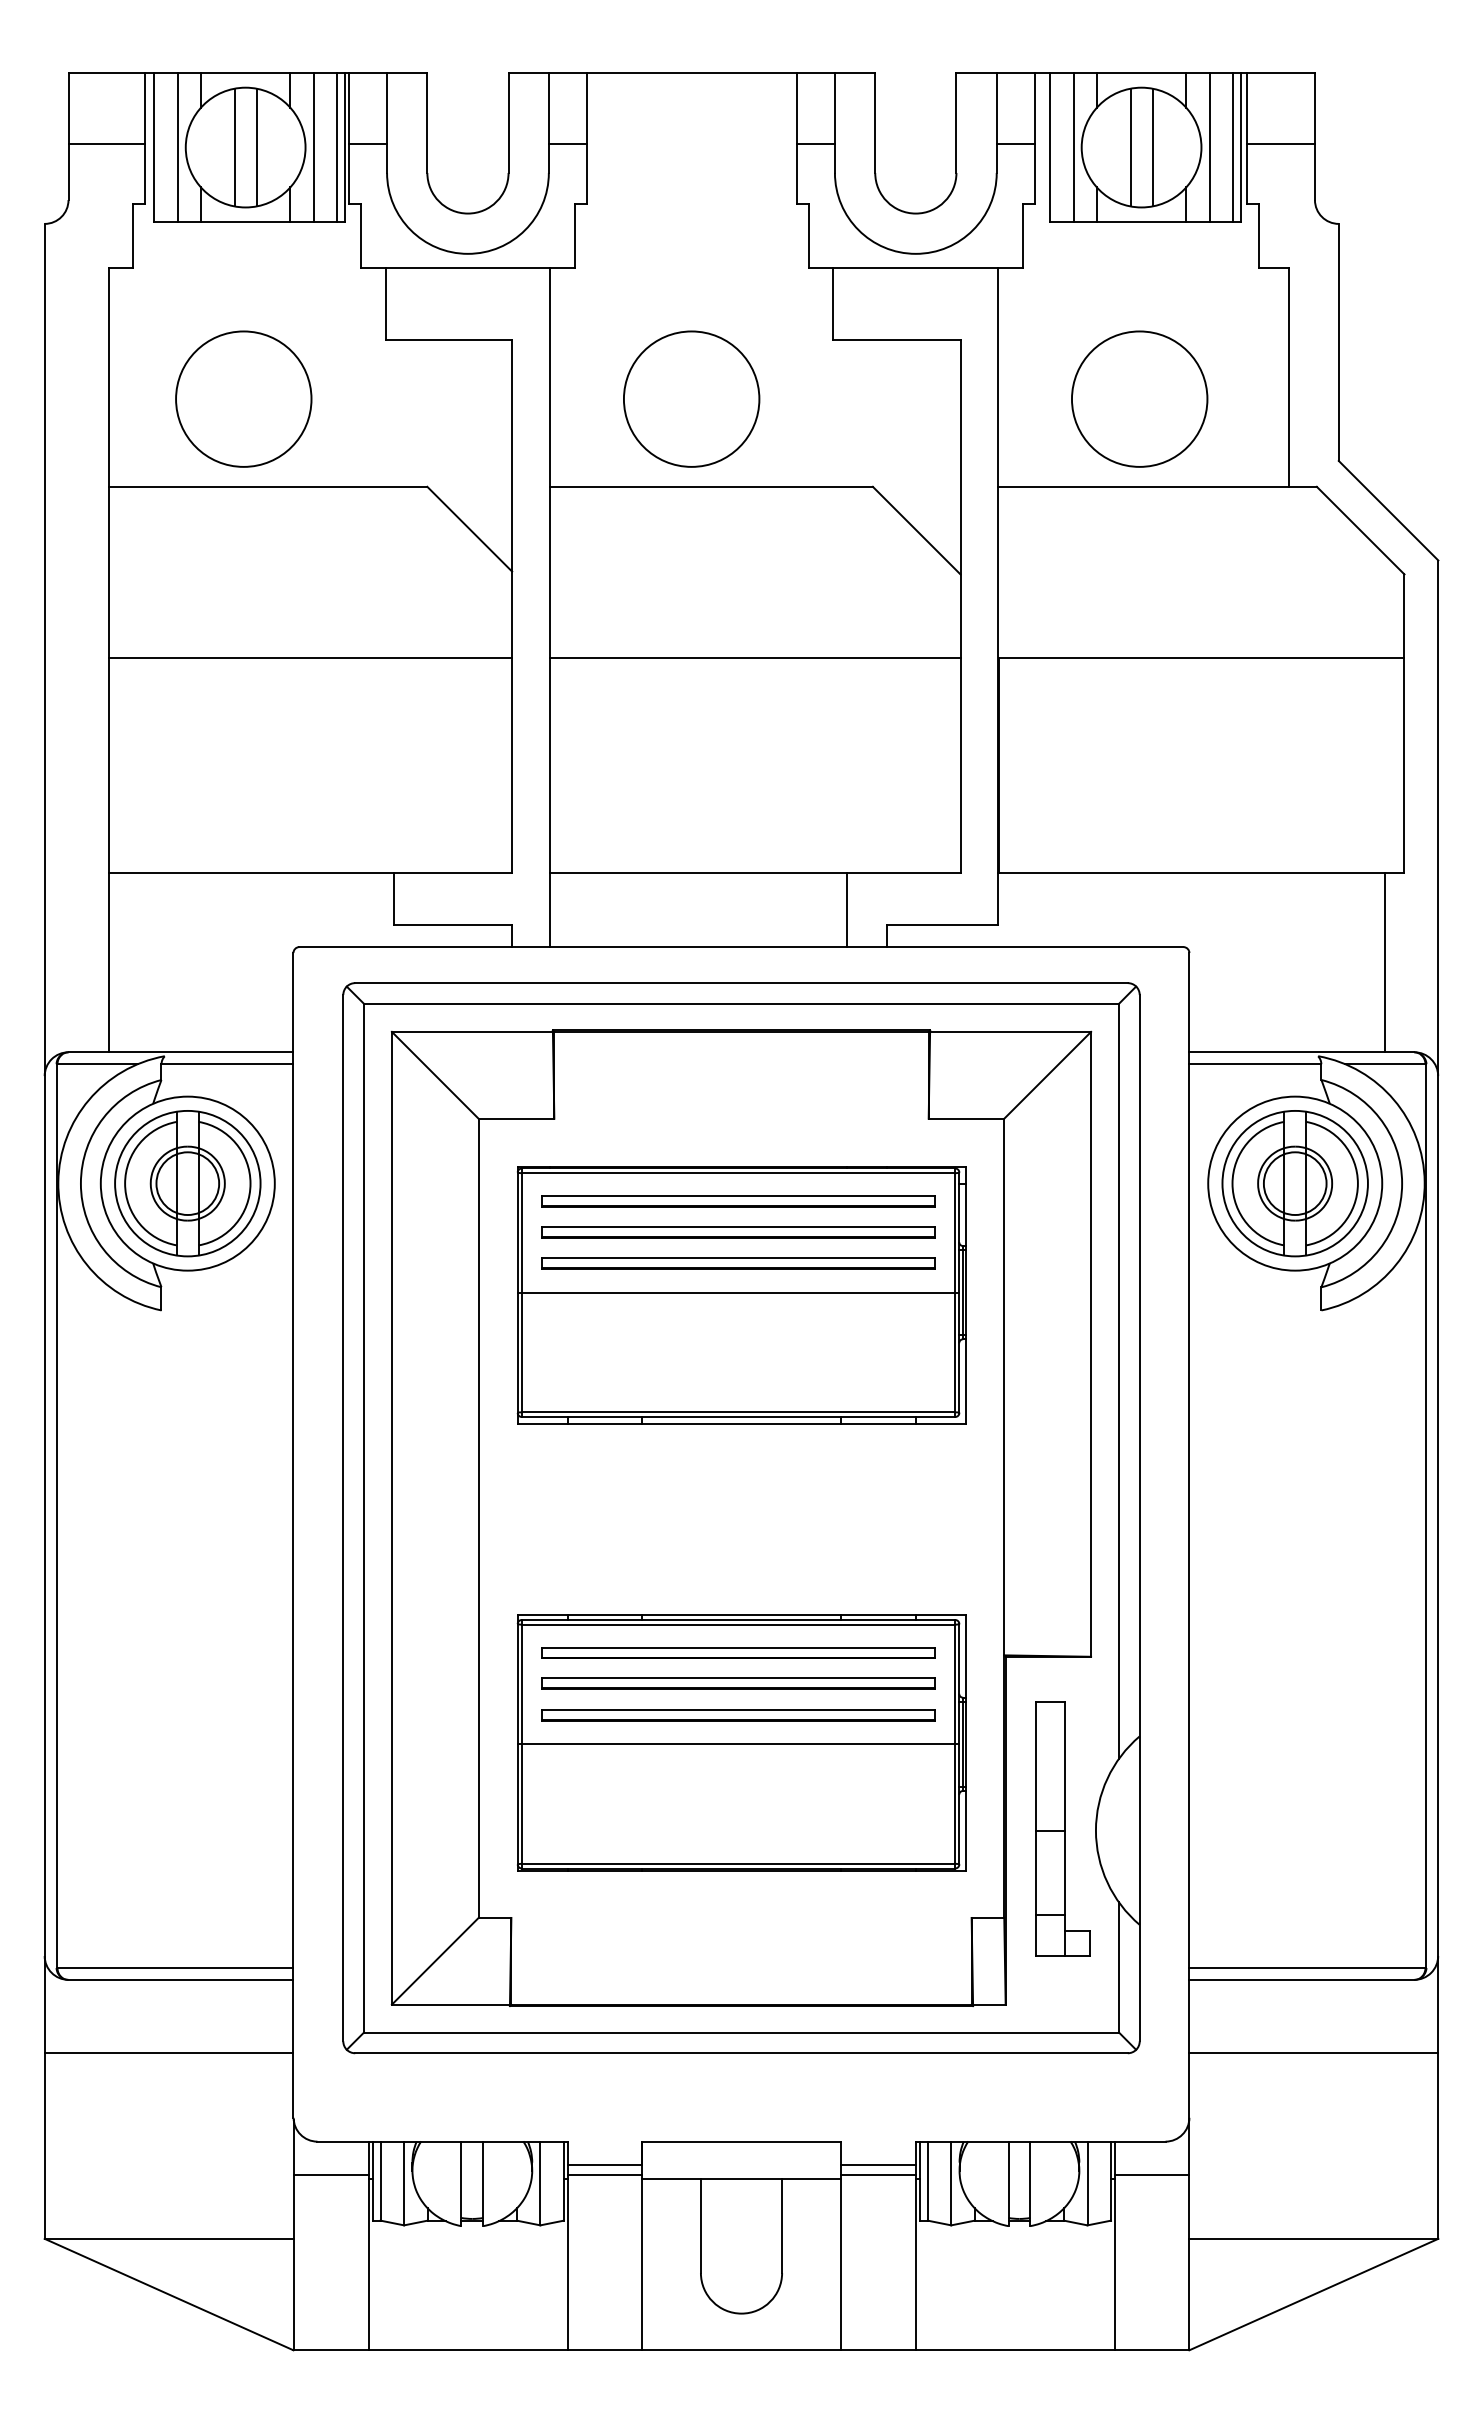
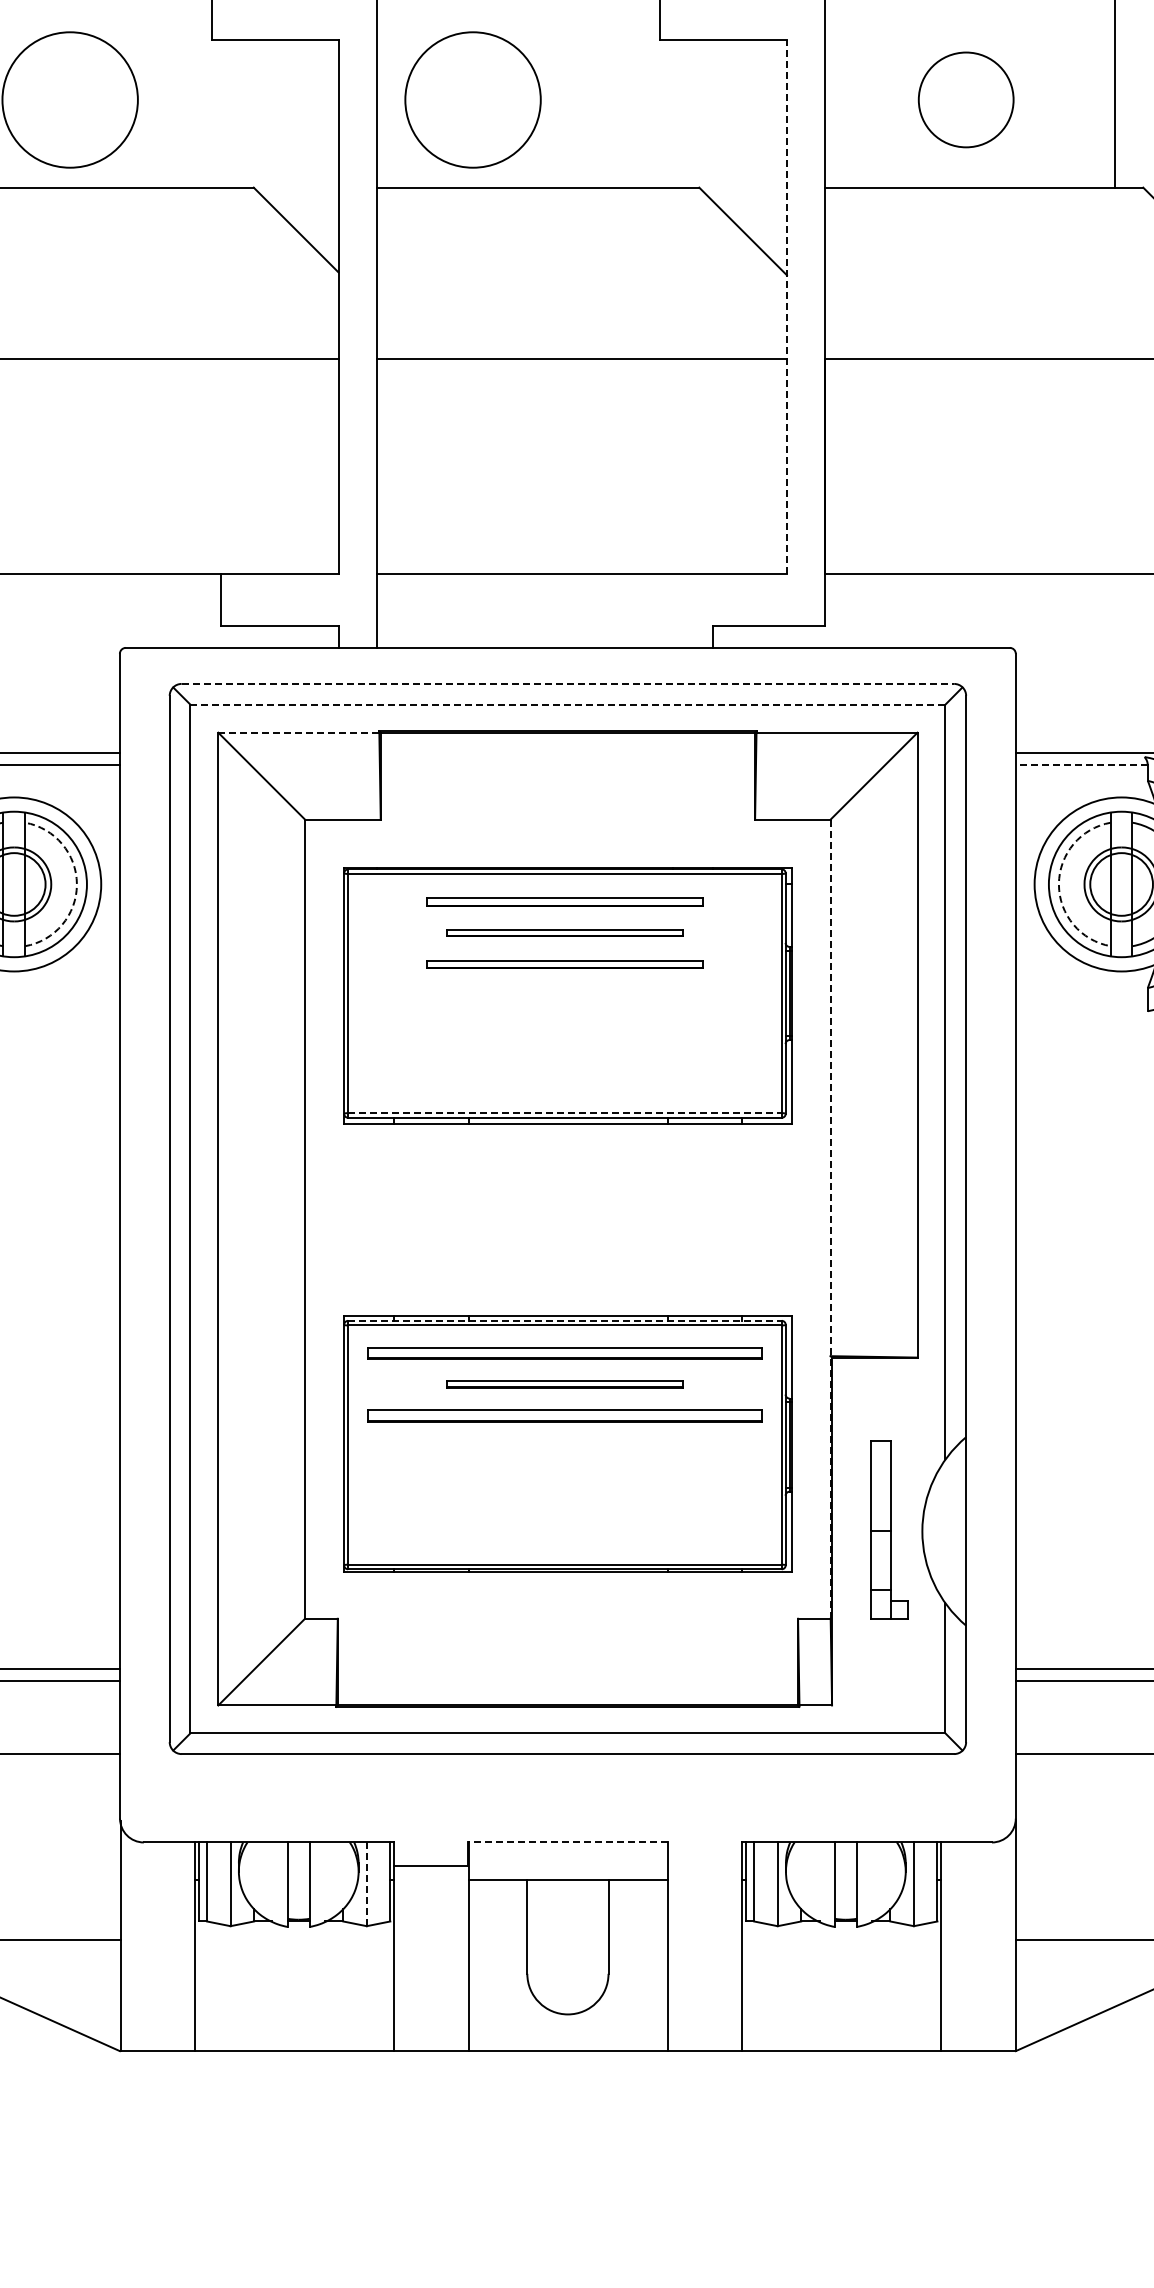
circle: (691, 398) -> (472, 99), moved
circle: (1139, 398) -> (965, 99), size x0.7
line: (960, 606) -> (786, 307), solid -> dashed
line: (847, 910) -> (673, 611), removed
line: (742, 983) -> (568, 684), solid -> dashed
line: (742, 1003) -> (568, 704), solid -> dashed
line: (471, 1031) -> (297, 732), solid -> dashed
line: (1255, 1064) -> (1081, 765), solid -> dashed
arc: (250, 1183) -> (76, 884), solid -> dashed
arc: (1232, 1183) -> (1058, 884), solid -> dashed
part: (738, 1201) -> (564, 902), size x0.7
part: (738, 1232) -> (564, 933), size x0.6
part: (738, 1263) -> (564, 964), size x0.7
line: (738, 1292) -> (564, 993), removed
line: (738, 1412) -> (564, 1113), solid -> dashed
line: (1004, 1518) -> (830, 1219), solid -> dashed
line: (738, 1620) -> (564, 1321), solid -> dashed
part: (738, 1683) -> (564, 1384), size x0.6
line: (738, 1744) -> (564, 1445), removed
part: (1062, 1828) -> (888, 1529), size x0.7
line: (741, 2141) -> (567, 1842), solid -> dashed
line: (878, 2165) -> (704, 1866), removed
line: (331, 2175) -> (157, 1876), removed
line: (604, 2175) -> (430, 1876), removed
line: (878, 2175) -> (704, 1876), removed
line: (1151, 2175) -> (977, 1876), removed
line: (540, 2183) -> (366, 1884), solid -> dashed

